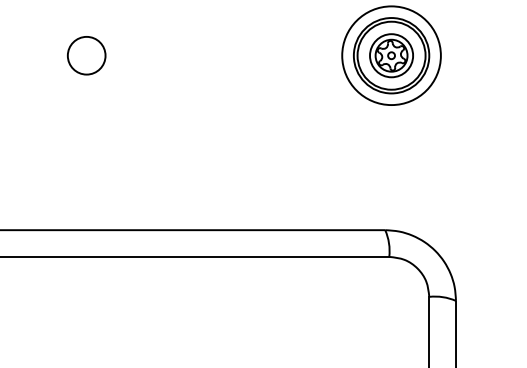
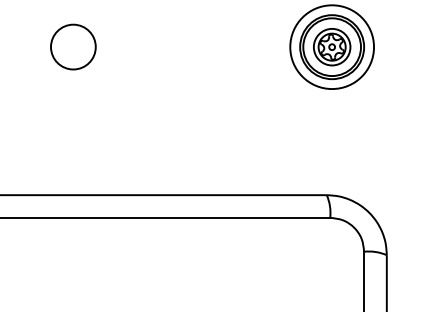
circle: (86, 55) -> (73, 46), size x1.4

